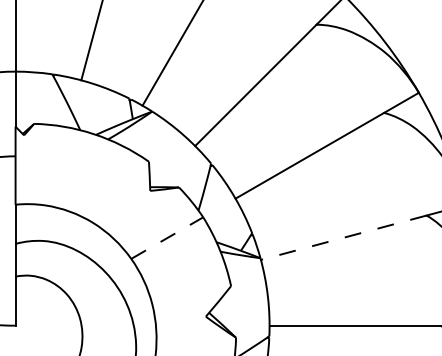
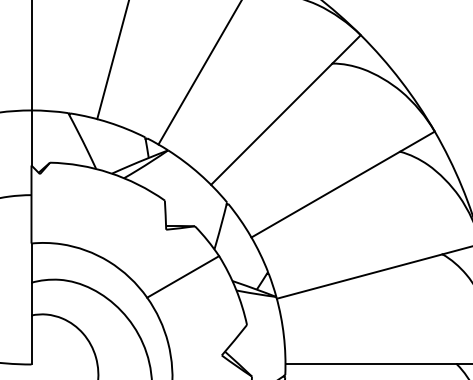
line: (167, 237) -> (183, 276), dashed -> solid
line: (343, 237) -> (359, 276), dashed -> solid

